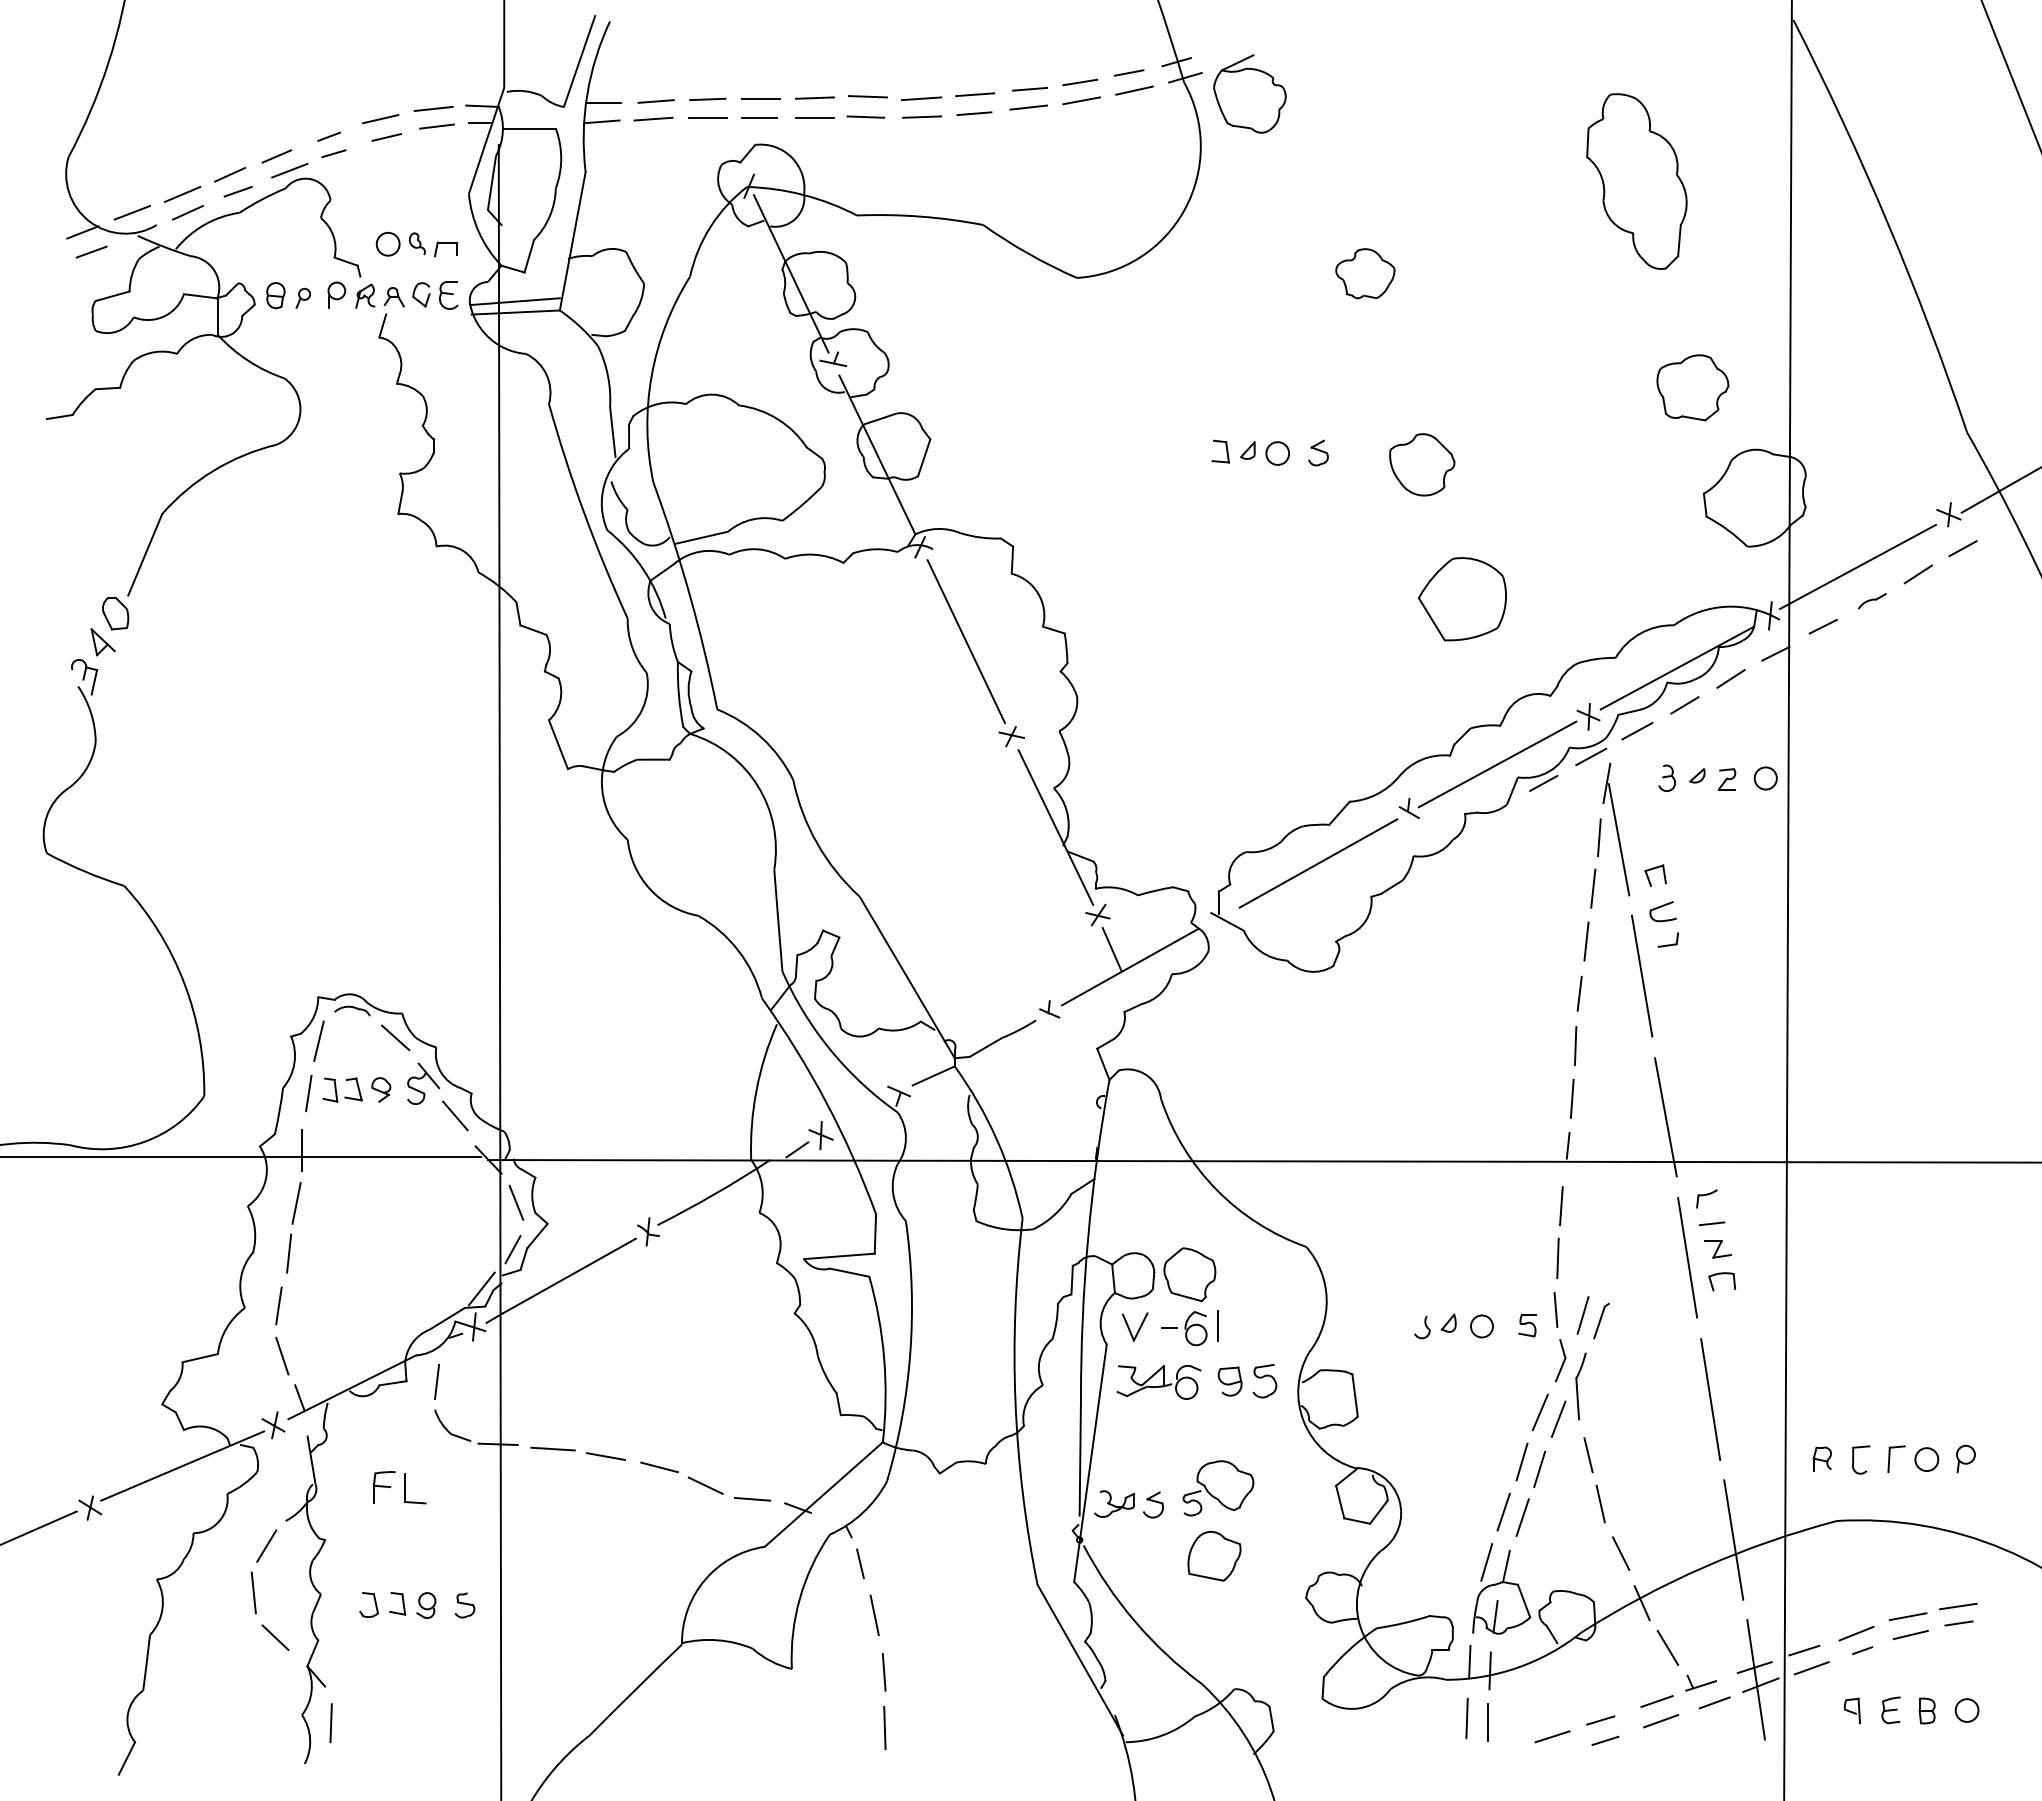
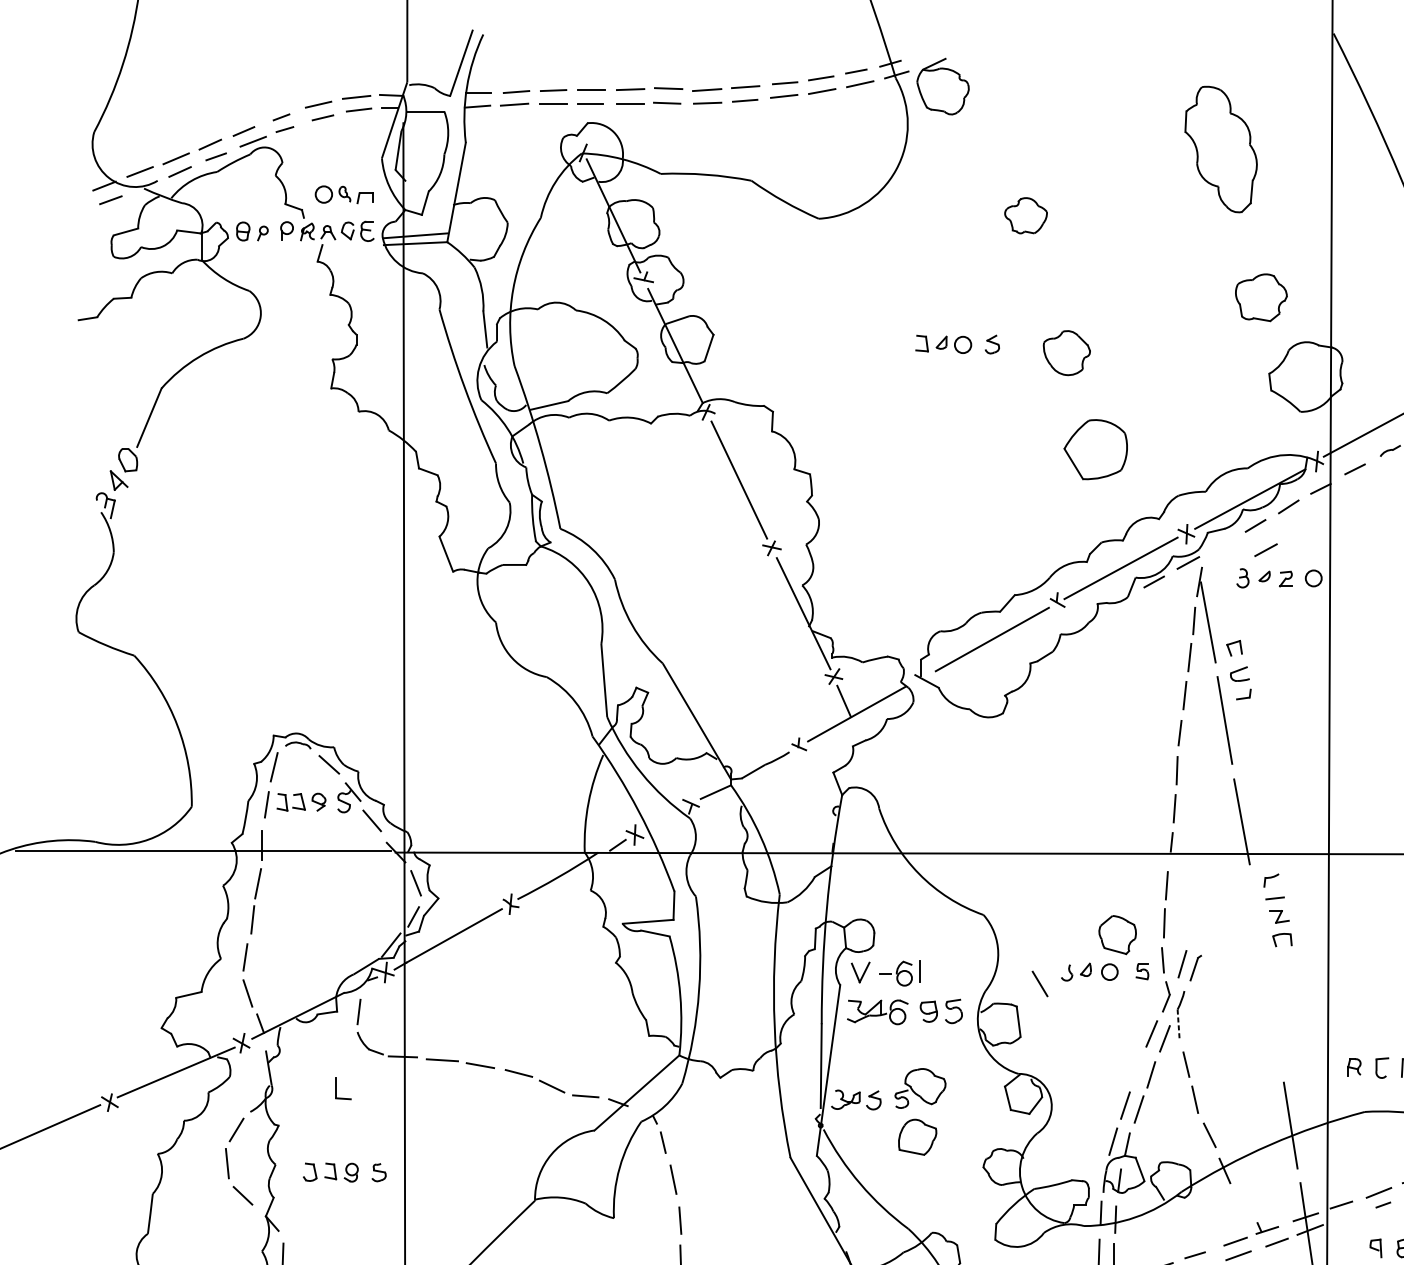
line: (1637, 731) -> (1266, 550), moved
line: (1687, 1257) -> (1257, 922), removed
part: (1189, 1274) -> (1117, 934), moved
line: (1577, 1399) -> (1178, 1024), solid -> dashed
line: (1710, 1399) -> (1274, 1024), removed
line: (1521, 1461) -> (1138, 1069), removed
part: (384, 1487) -> (321, 1087), removed
line: (1667, 1647) -> (1039, 983), moved
line: (1811, 1668) -> (1346, 1217), removed

